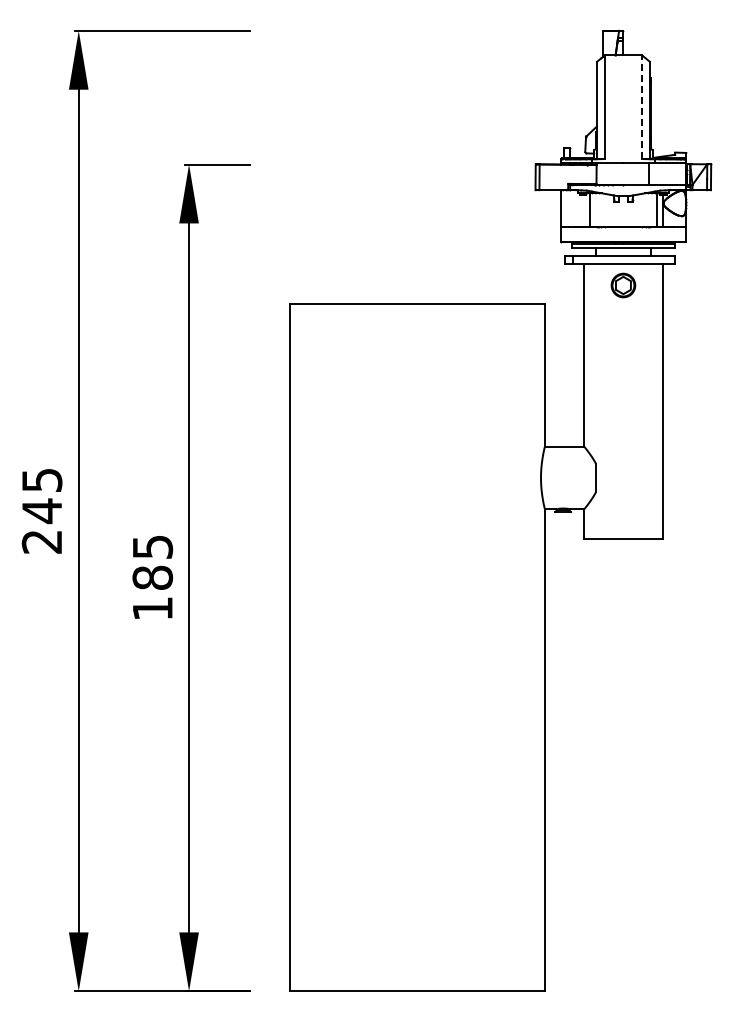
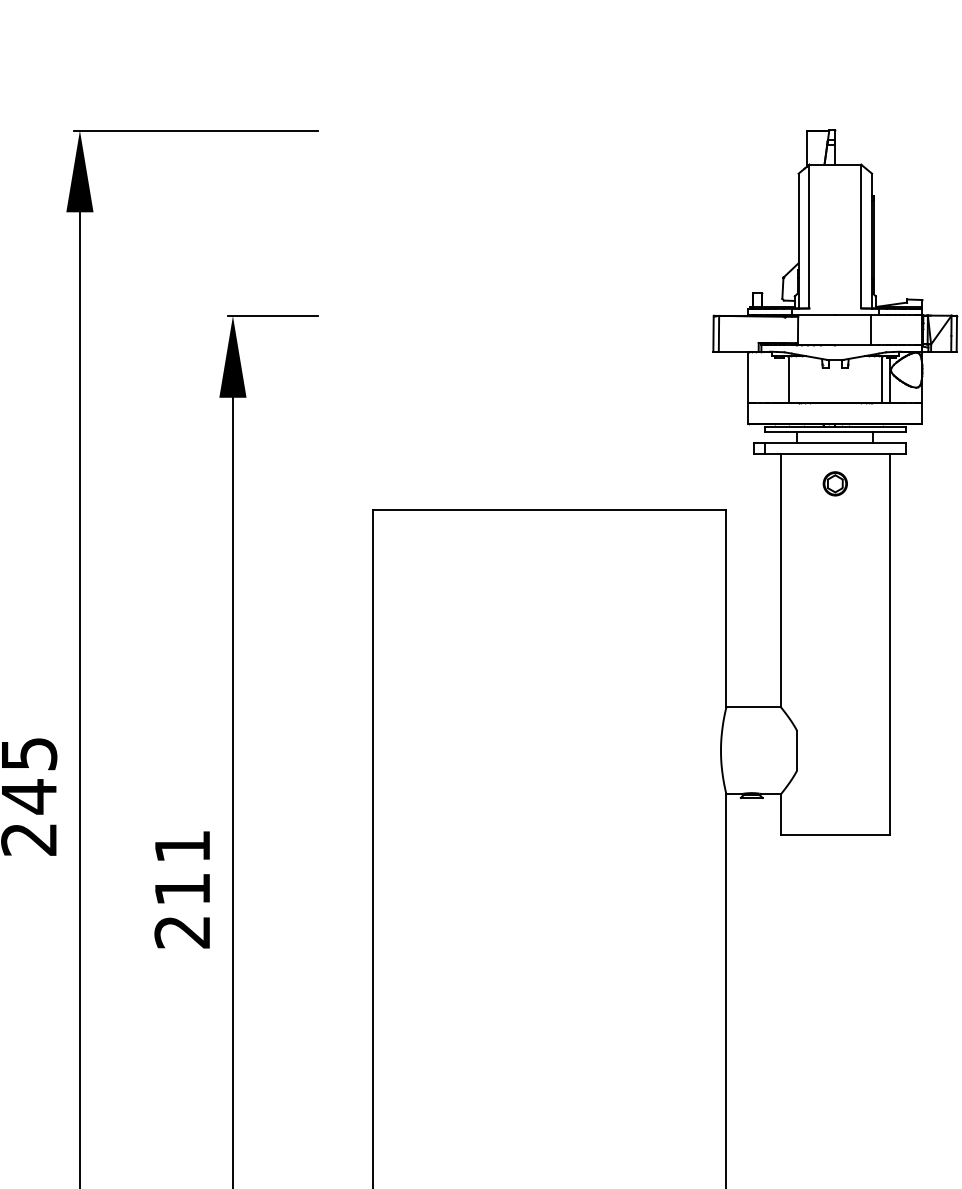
line: (642, 107) -> (861, 236), dashed -> solid
part: (623, 285) -> (835, 483), size x0.71
text: (152, 578) -> (182, 890), 185 -> 211

